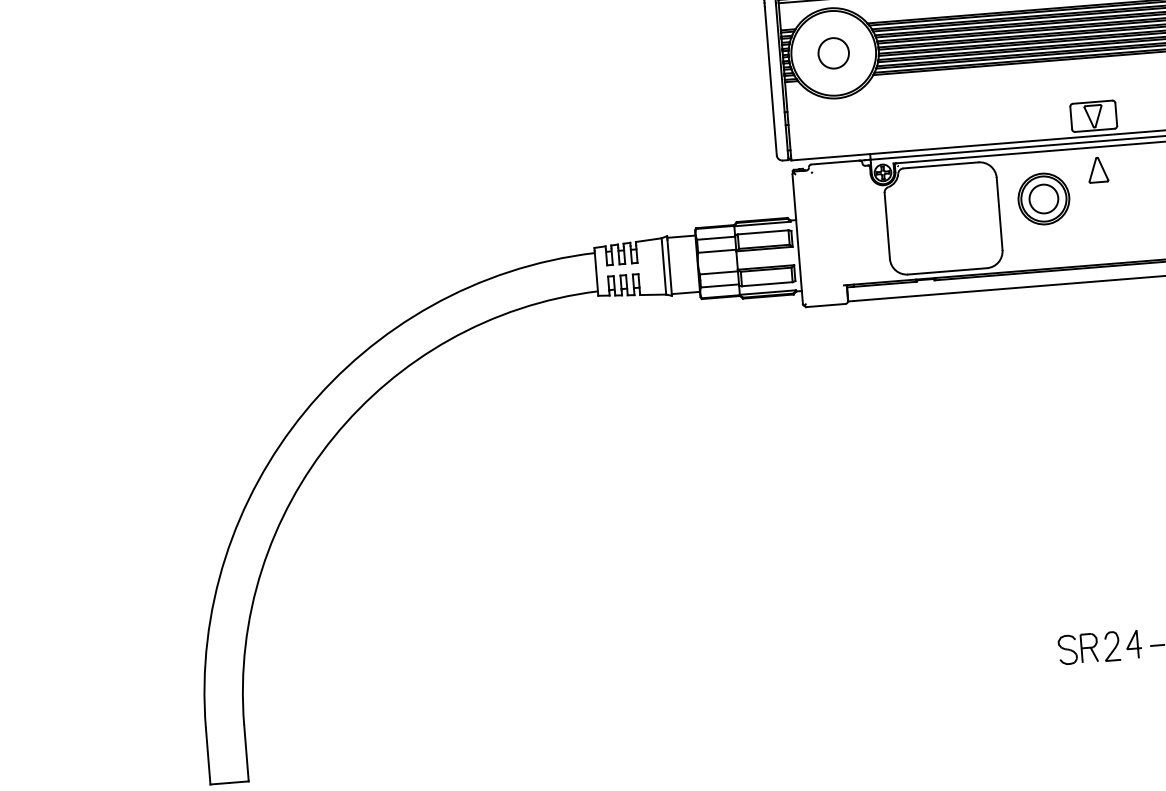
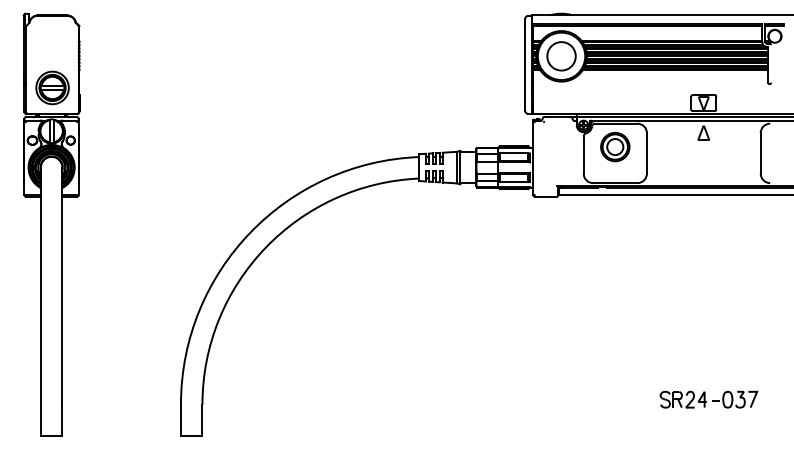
circle: (833, 53) -> (561, 56), size x1.67
part: (1044, 199) -> (615, 147), moved

